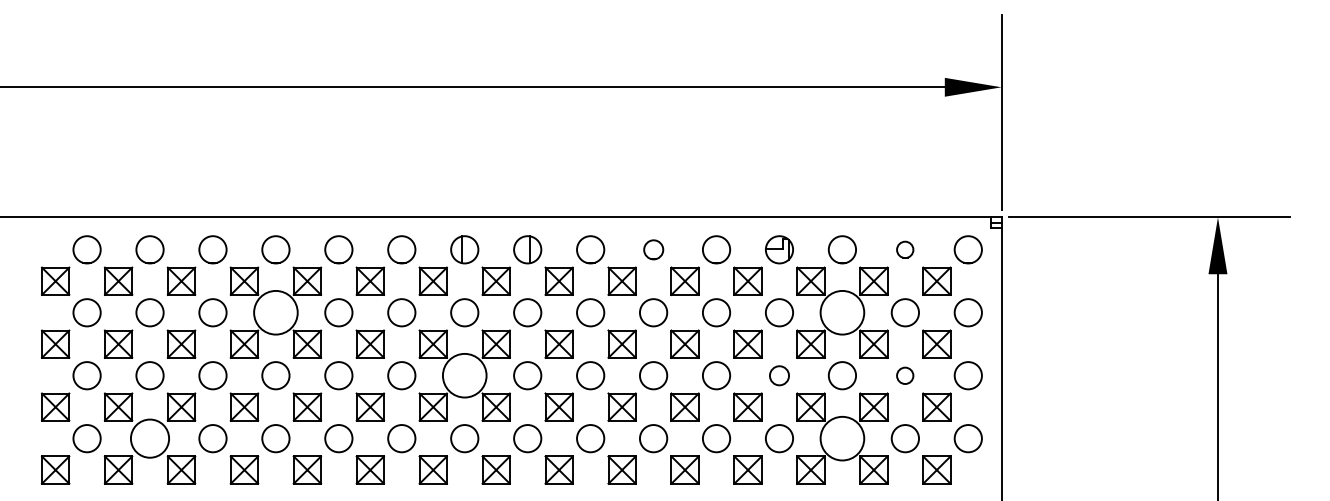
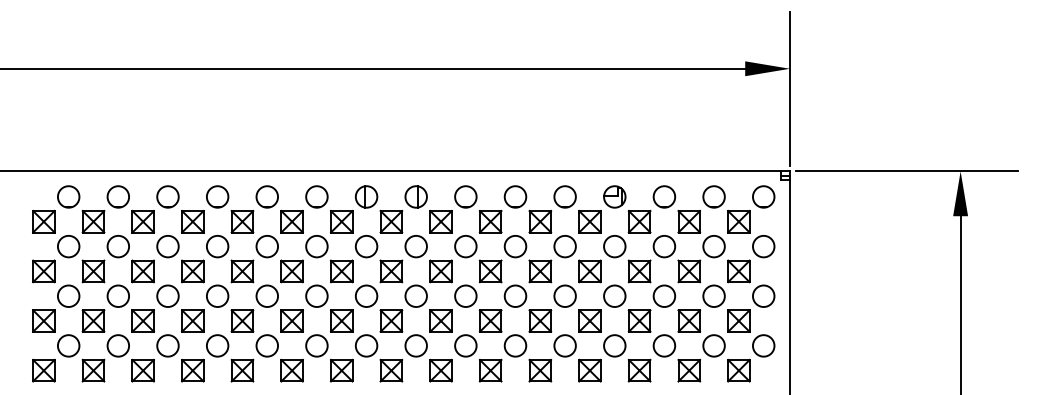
circle: (653, 249) -> (515, 196), size x1.43
circle: (904, 249) -> (713, 196), size x1.67
circle: (275, 312) -> (217, 246), size x0.62
circle: (842, 312) -> (664, 246), size x0.62
circle: (464, 375) -> (366, 296), size x0.62
circle: (779, 375) -> (614, 296), size x1.43
circle: (904, 375) -> (713, 296), size x1.67
circle: (149, 438) -> (117, 345), size x0.71
circle: (842, 438) -> (664, 345), size x0.62

